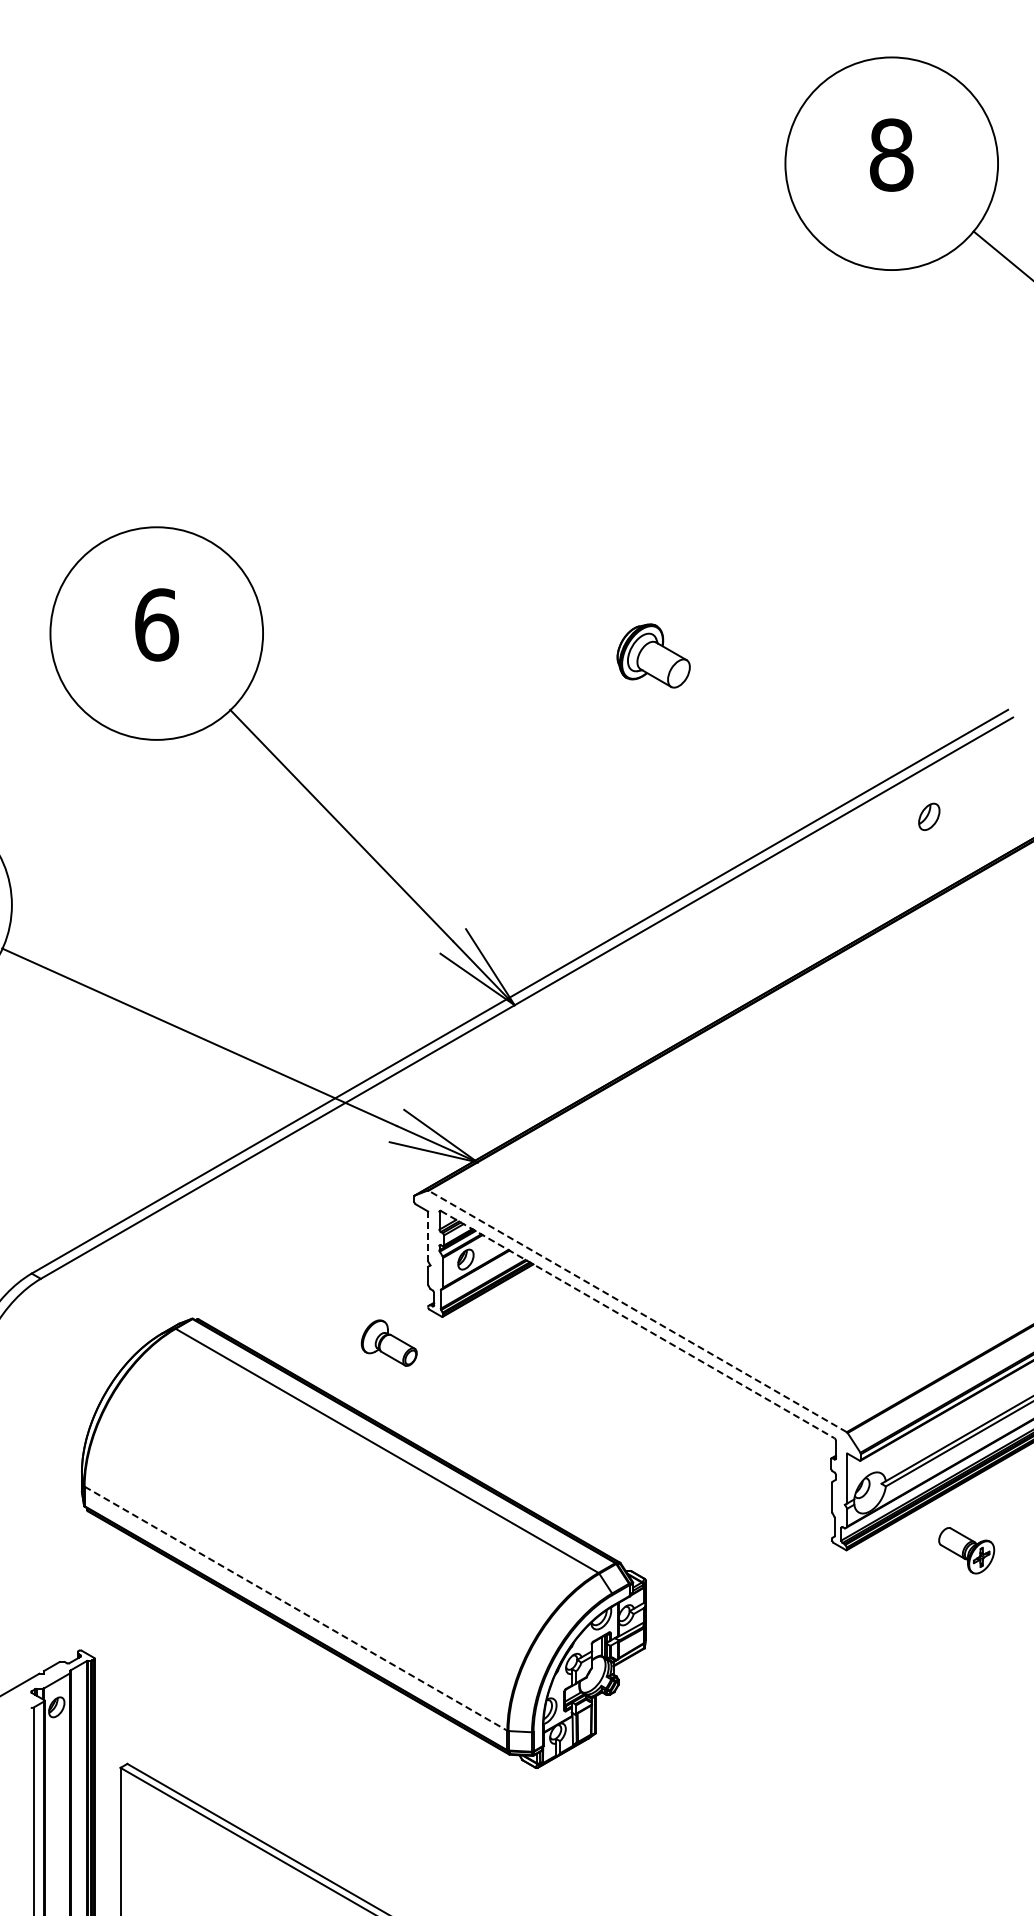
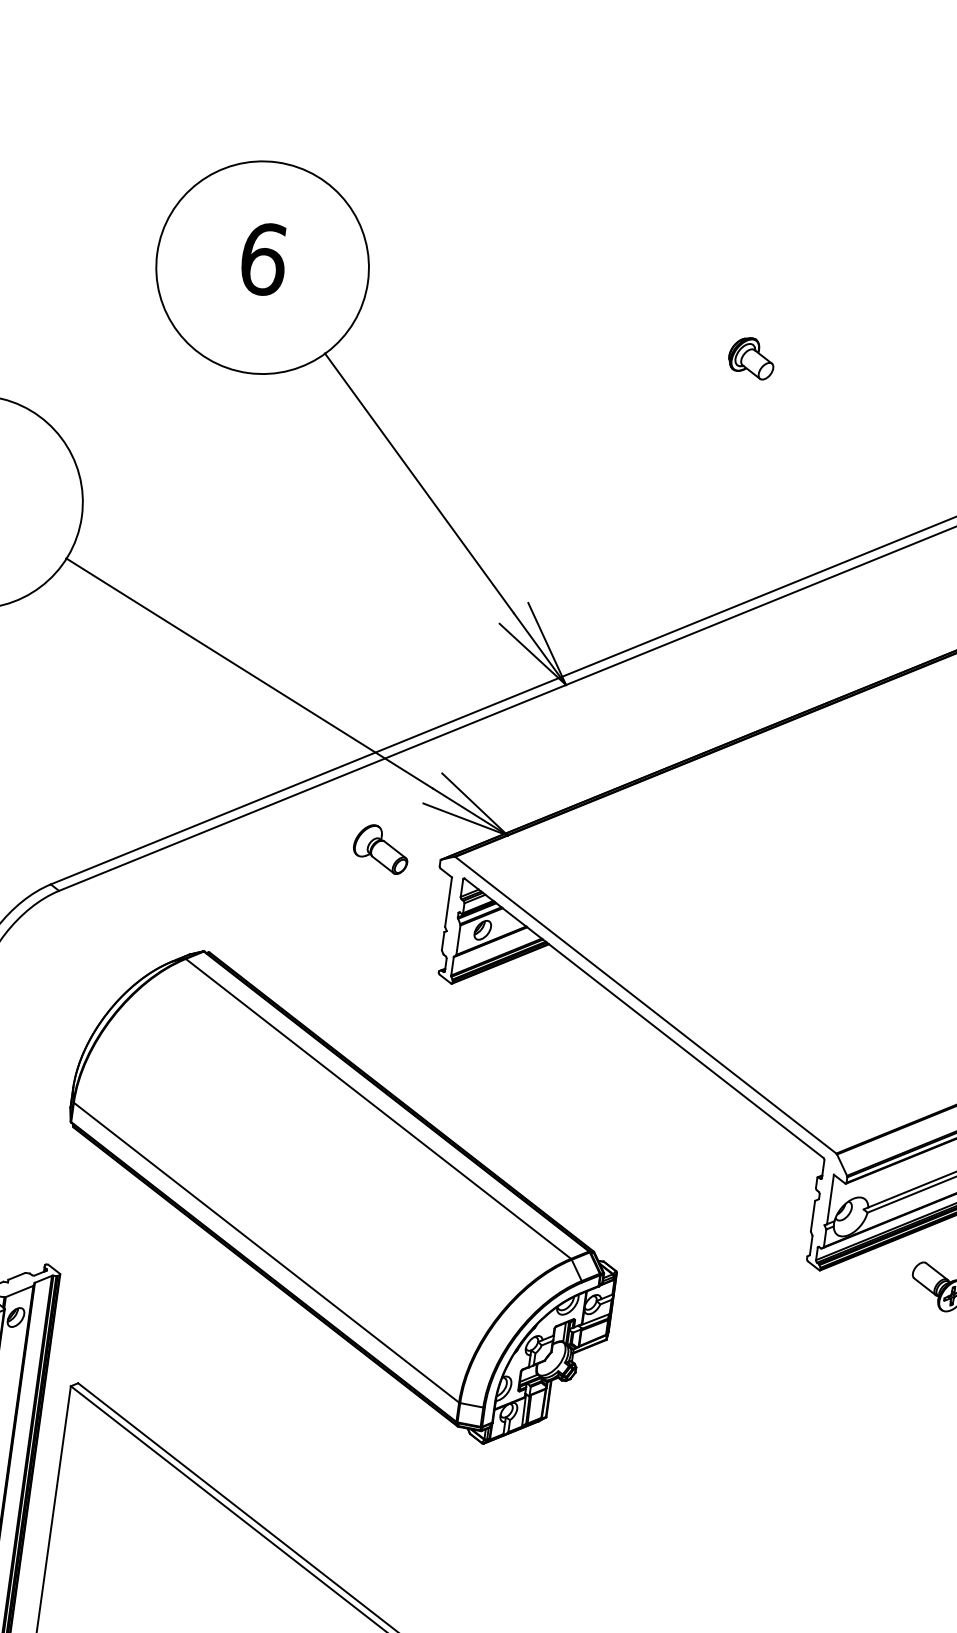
part: (653, 655) -> (751, 357), size x0.62
line: (428, 1236) -> (448, 902), dashed -> solid
line: (637, 1311) -> (645, 1005), dashed -> solid
line: (638, 1324) -> (644, 1018), dashed -> solid
part: (388, 1342) -> (380, 848), moved
line: (296, 1608) -> (267, 1252), dashed -> solid

